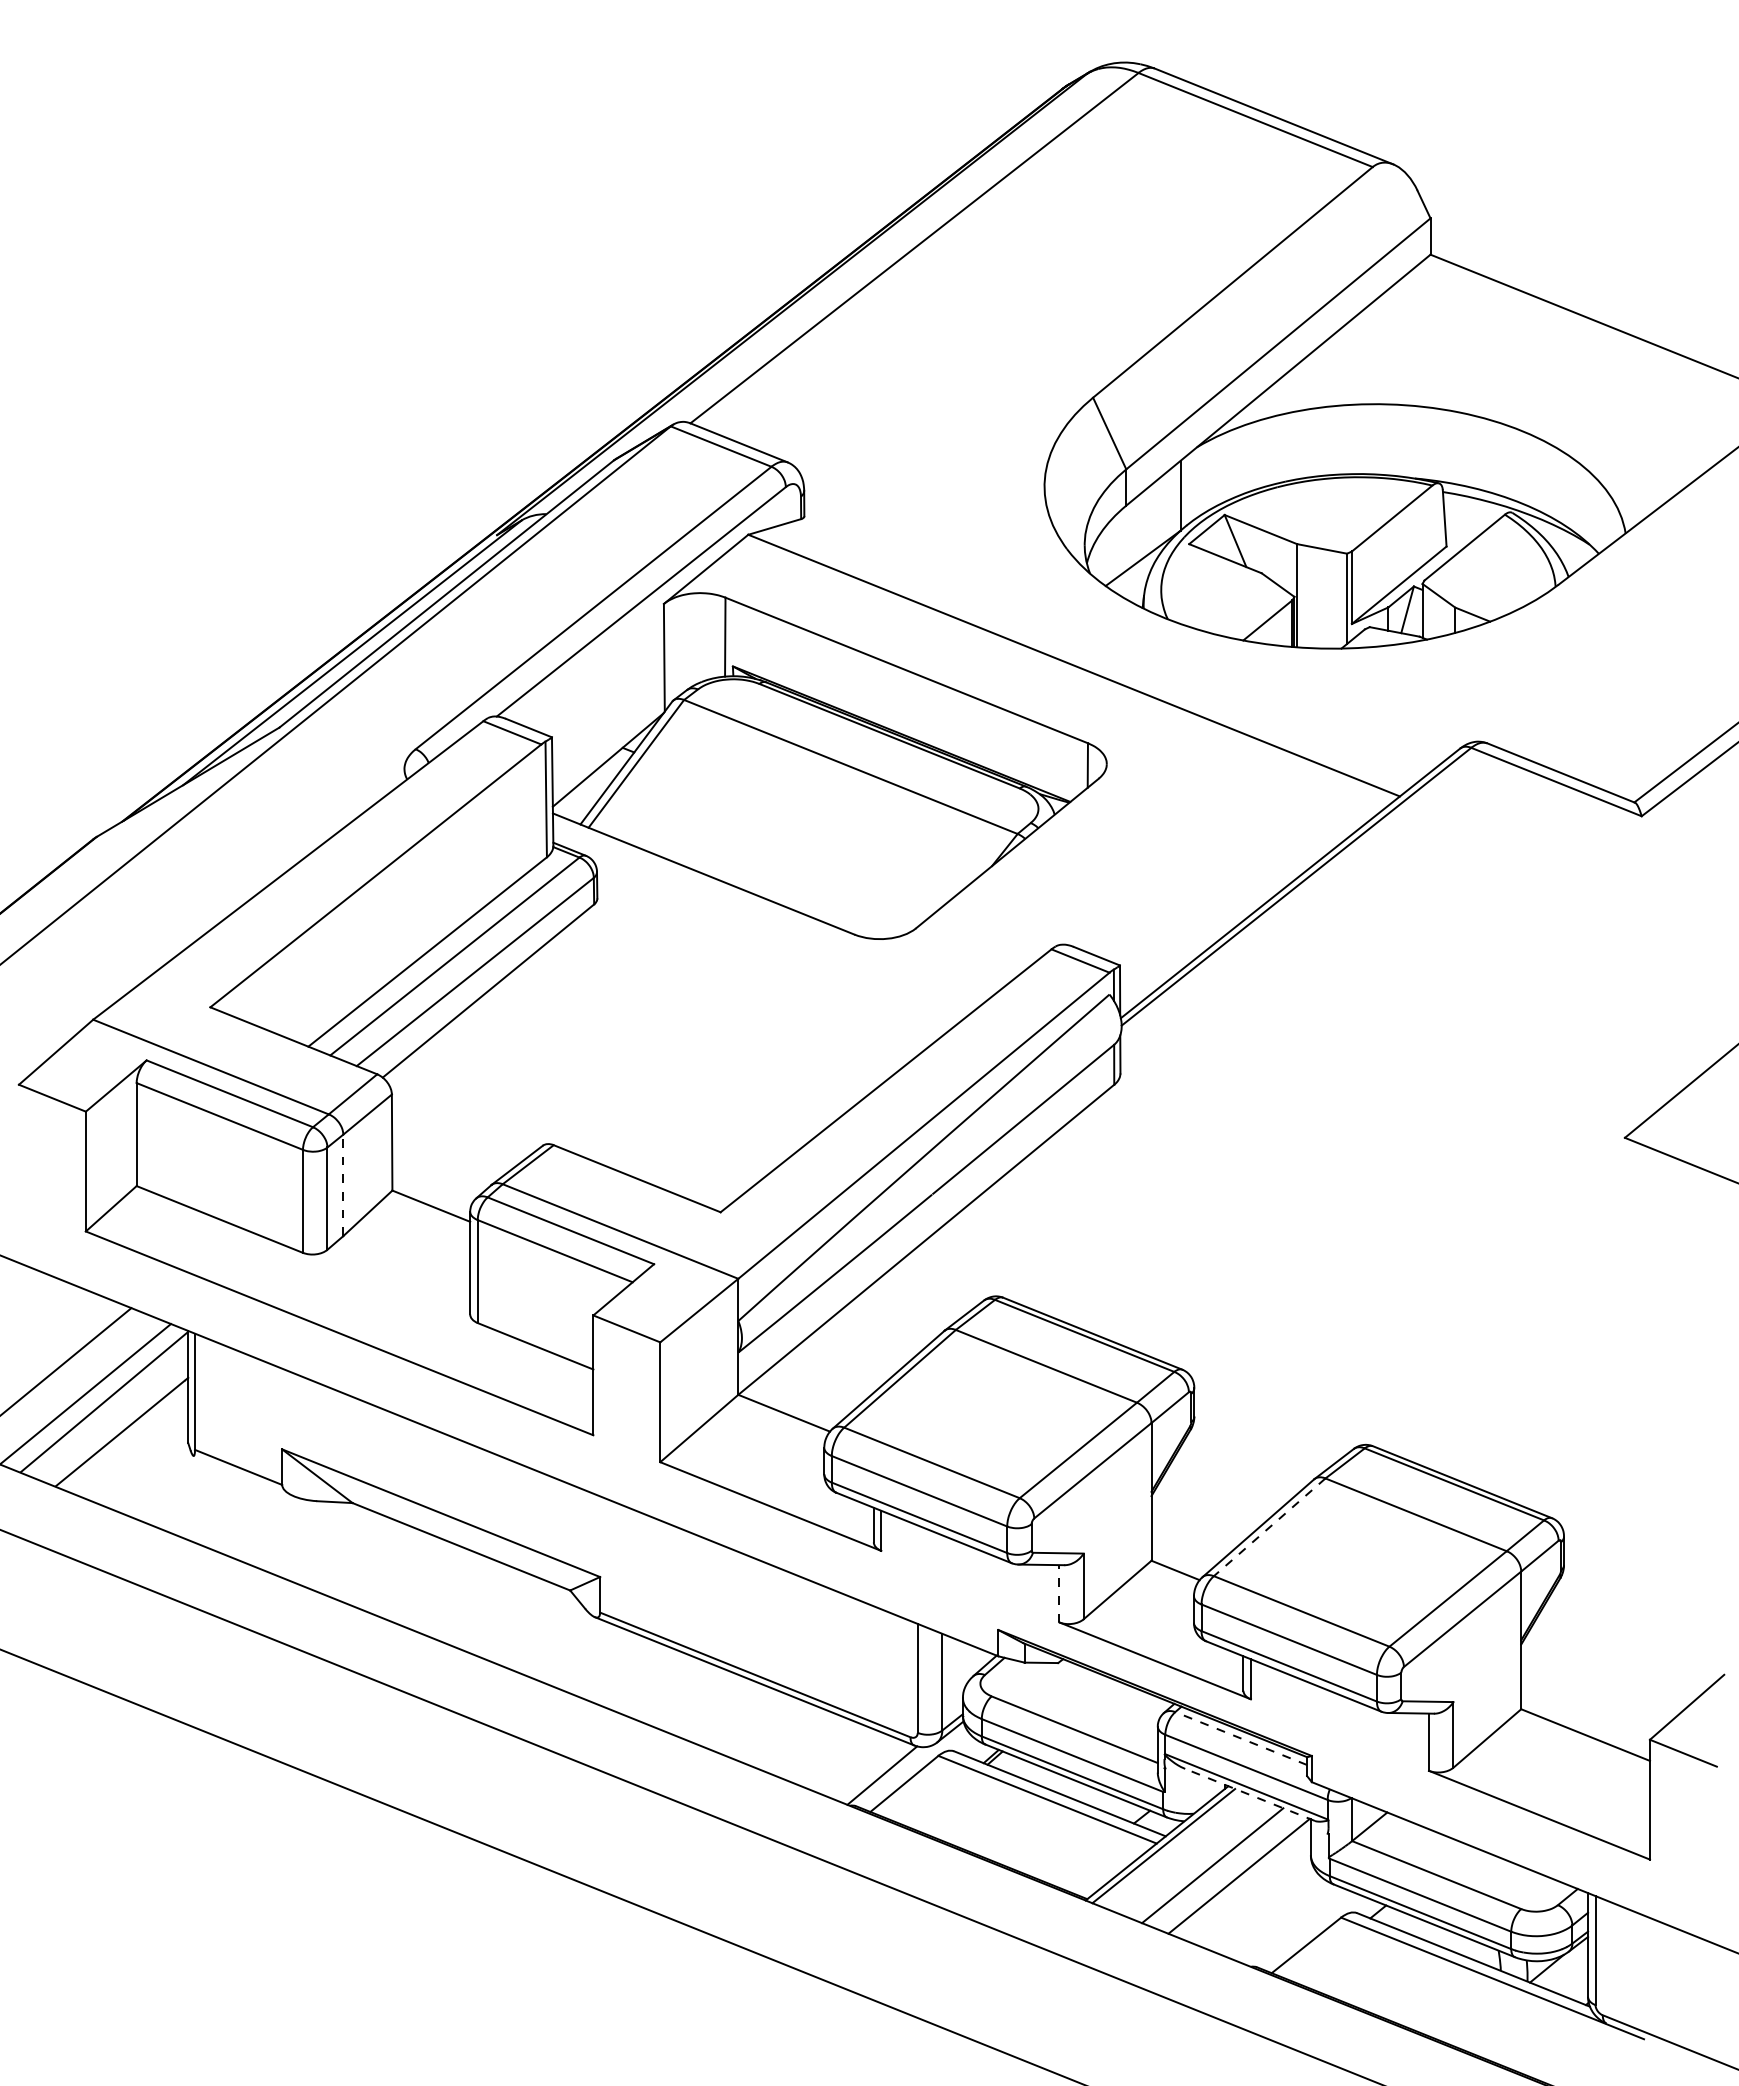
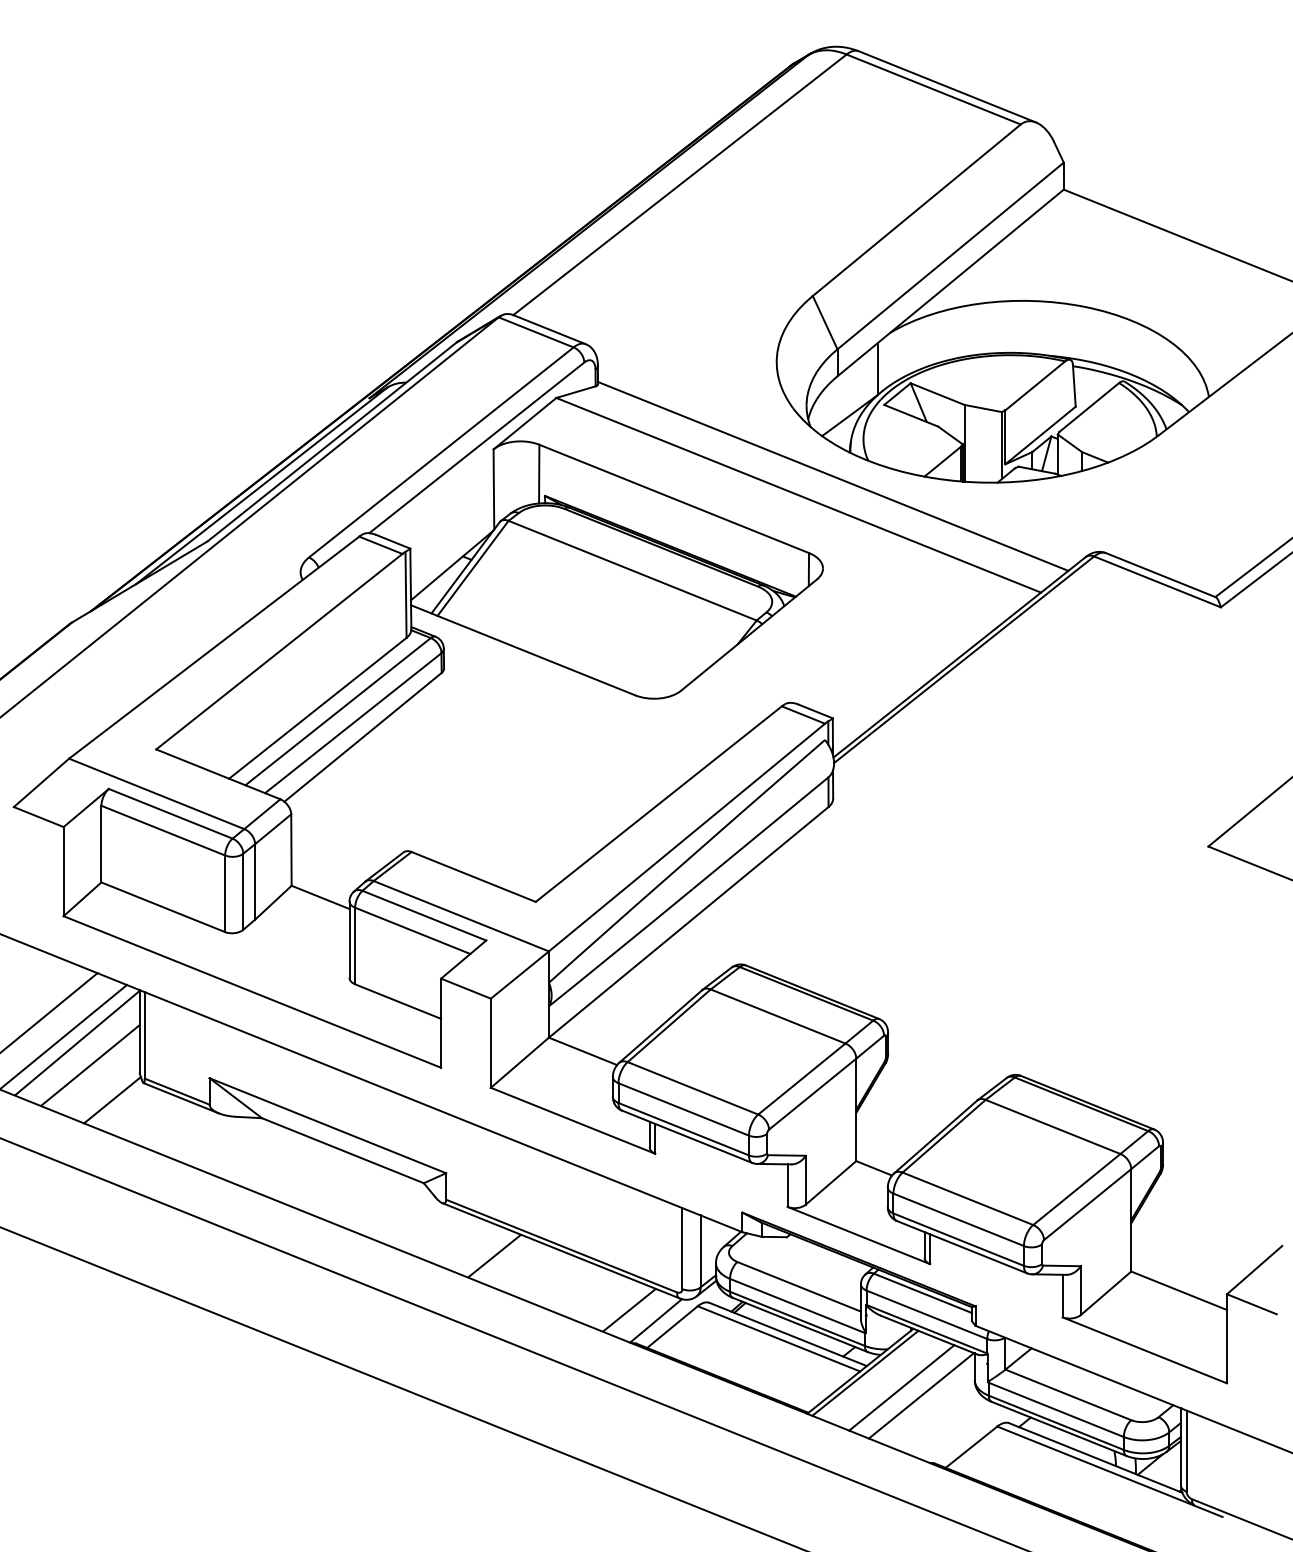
line: (1120, 640) -> (833, 476), added
line: (343, 1185) -> (255, 881), dashed -> solid
line: (243, 1475) -> (180, 1097), added
line: (151, 1478) -> (112, 1099), added
line: (1269, 1527) -> (944, 1136), dashed -> solid
line: (1059, 1593) -> (787, 1185), dashed -> solid
line: (664, 1688) -> (494, 1256), added
line: (1241, 1738) -> (923, 1293), dashed -> solid
line: (846, 1761) -> (629, 1310), added
line: (1250, 1794) -> (929, 1334), dashed -> solid

